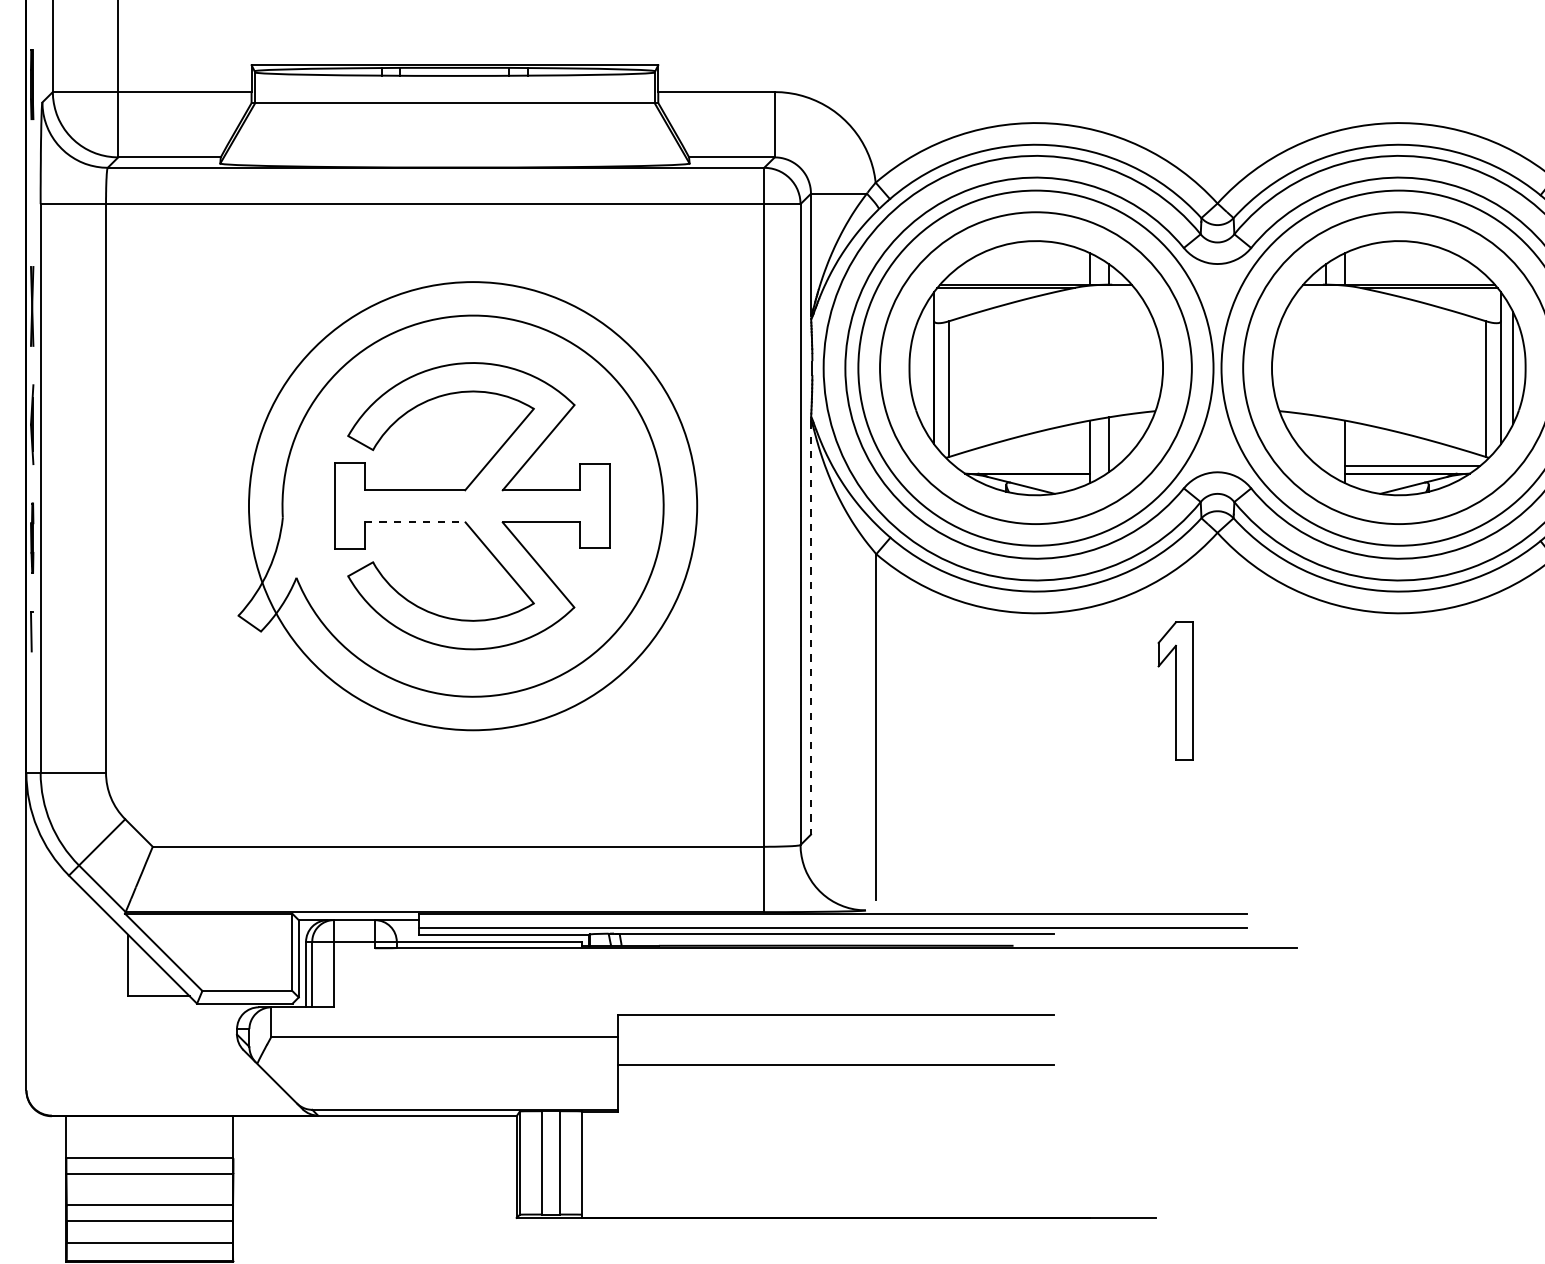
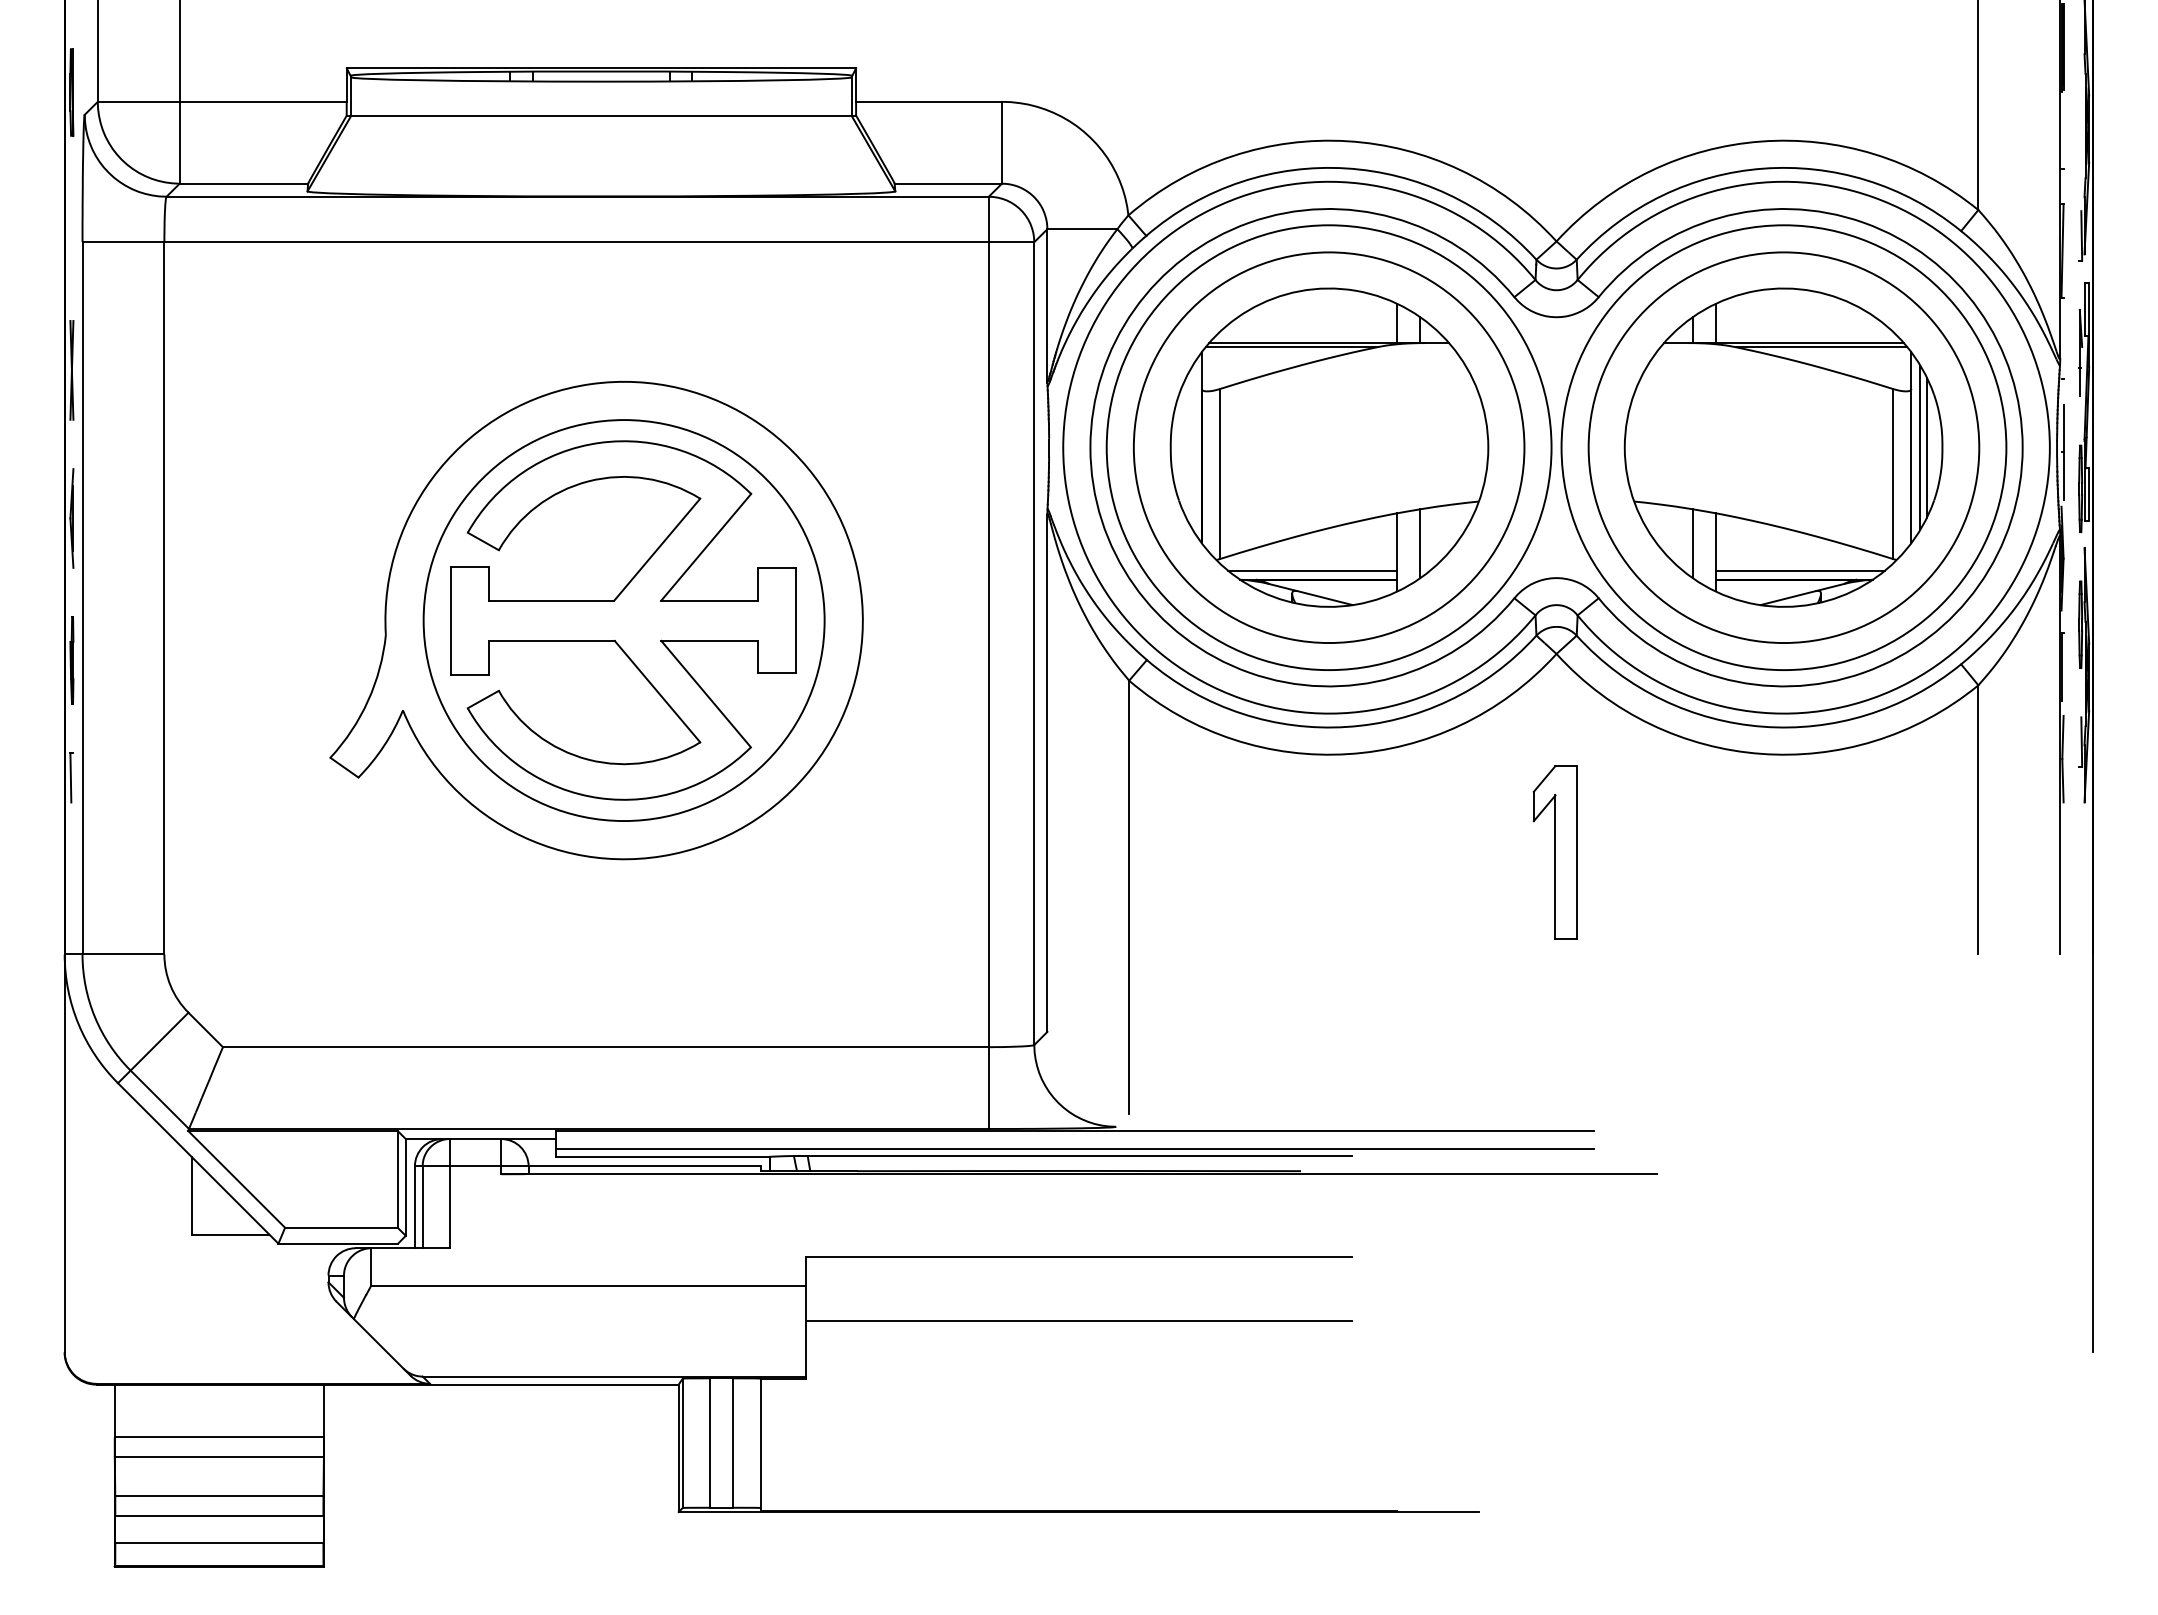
line: (1508, 368) -> (1920, 447), added
line: (1326, 444) -> (1693, 543), added
line: (1022, 466) -> (1312, 570), added
circle: (472, 506) -> (623, 620), size x0.71
line: (415, 522) -> (552, 640), dashed -> solid
line: (811, 629) -> (1047, 774), dashed -> solid
part: (1175, 691) -> (1554, 852), moved

